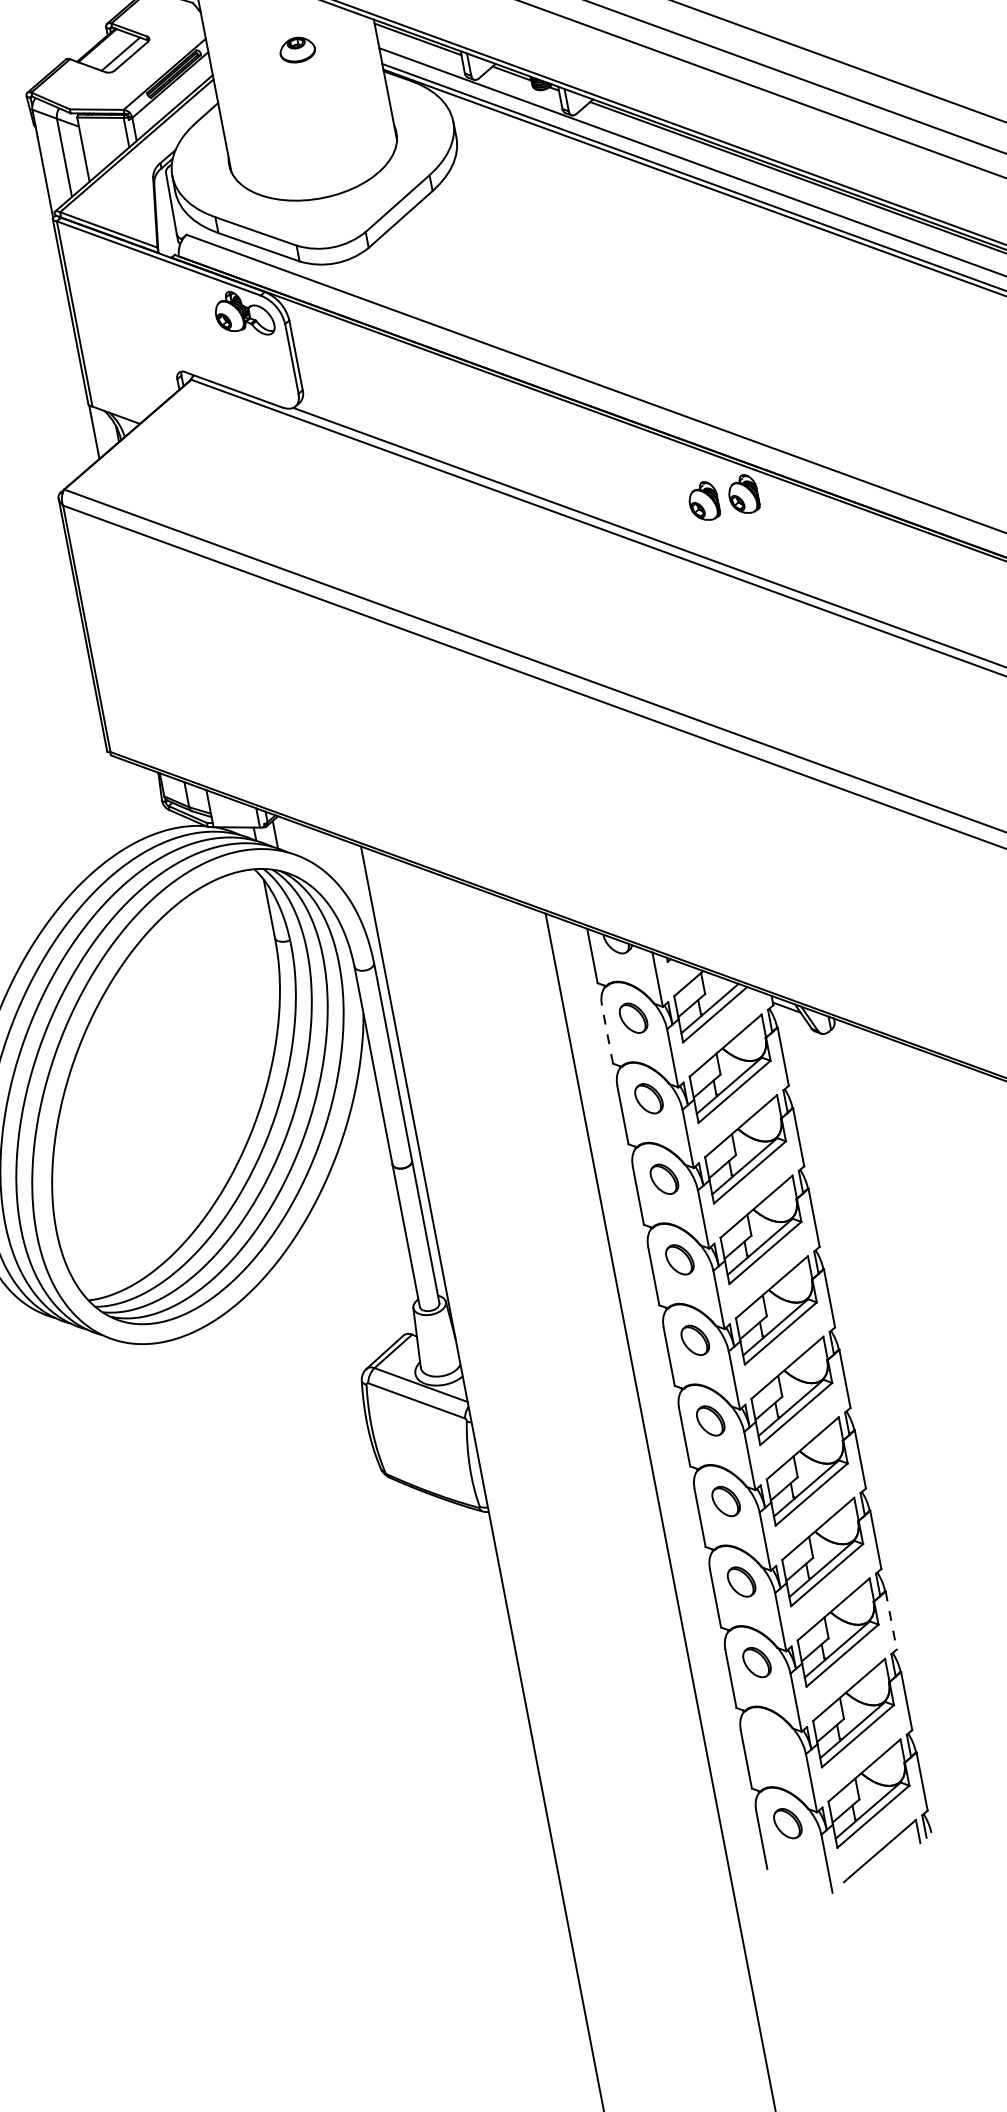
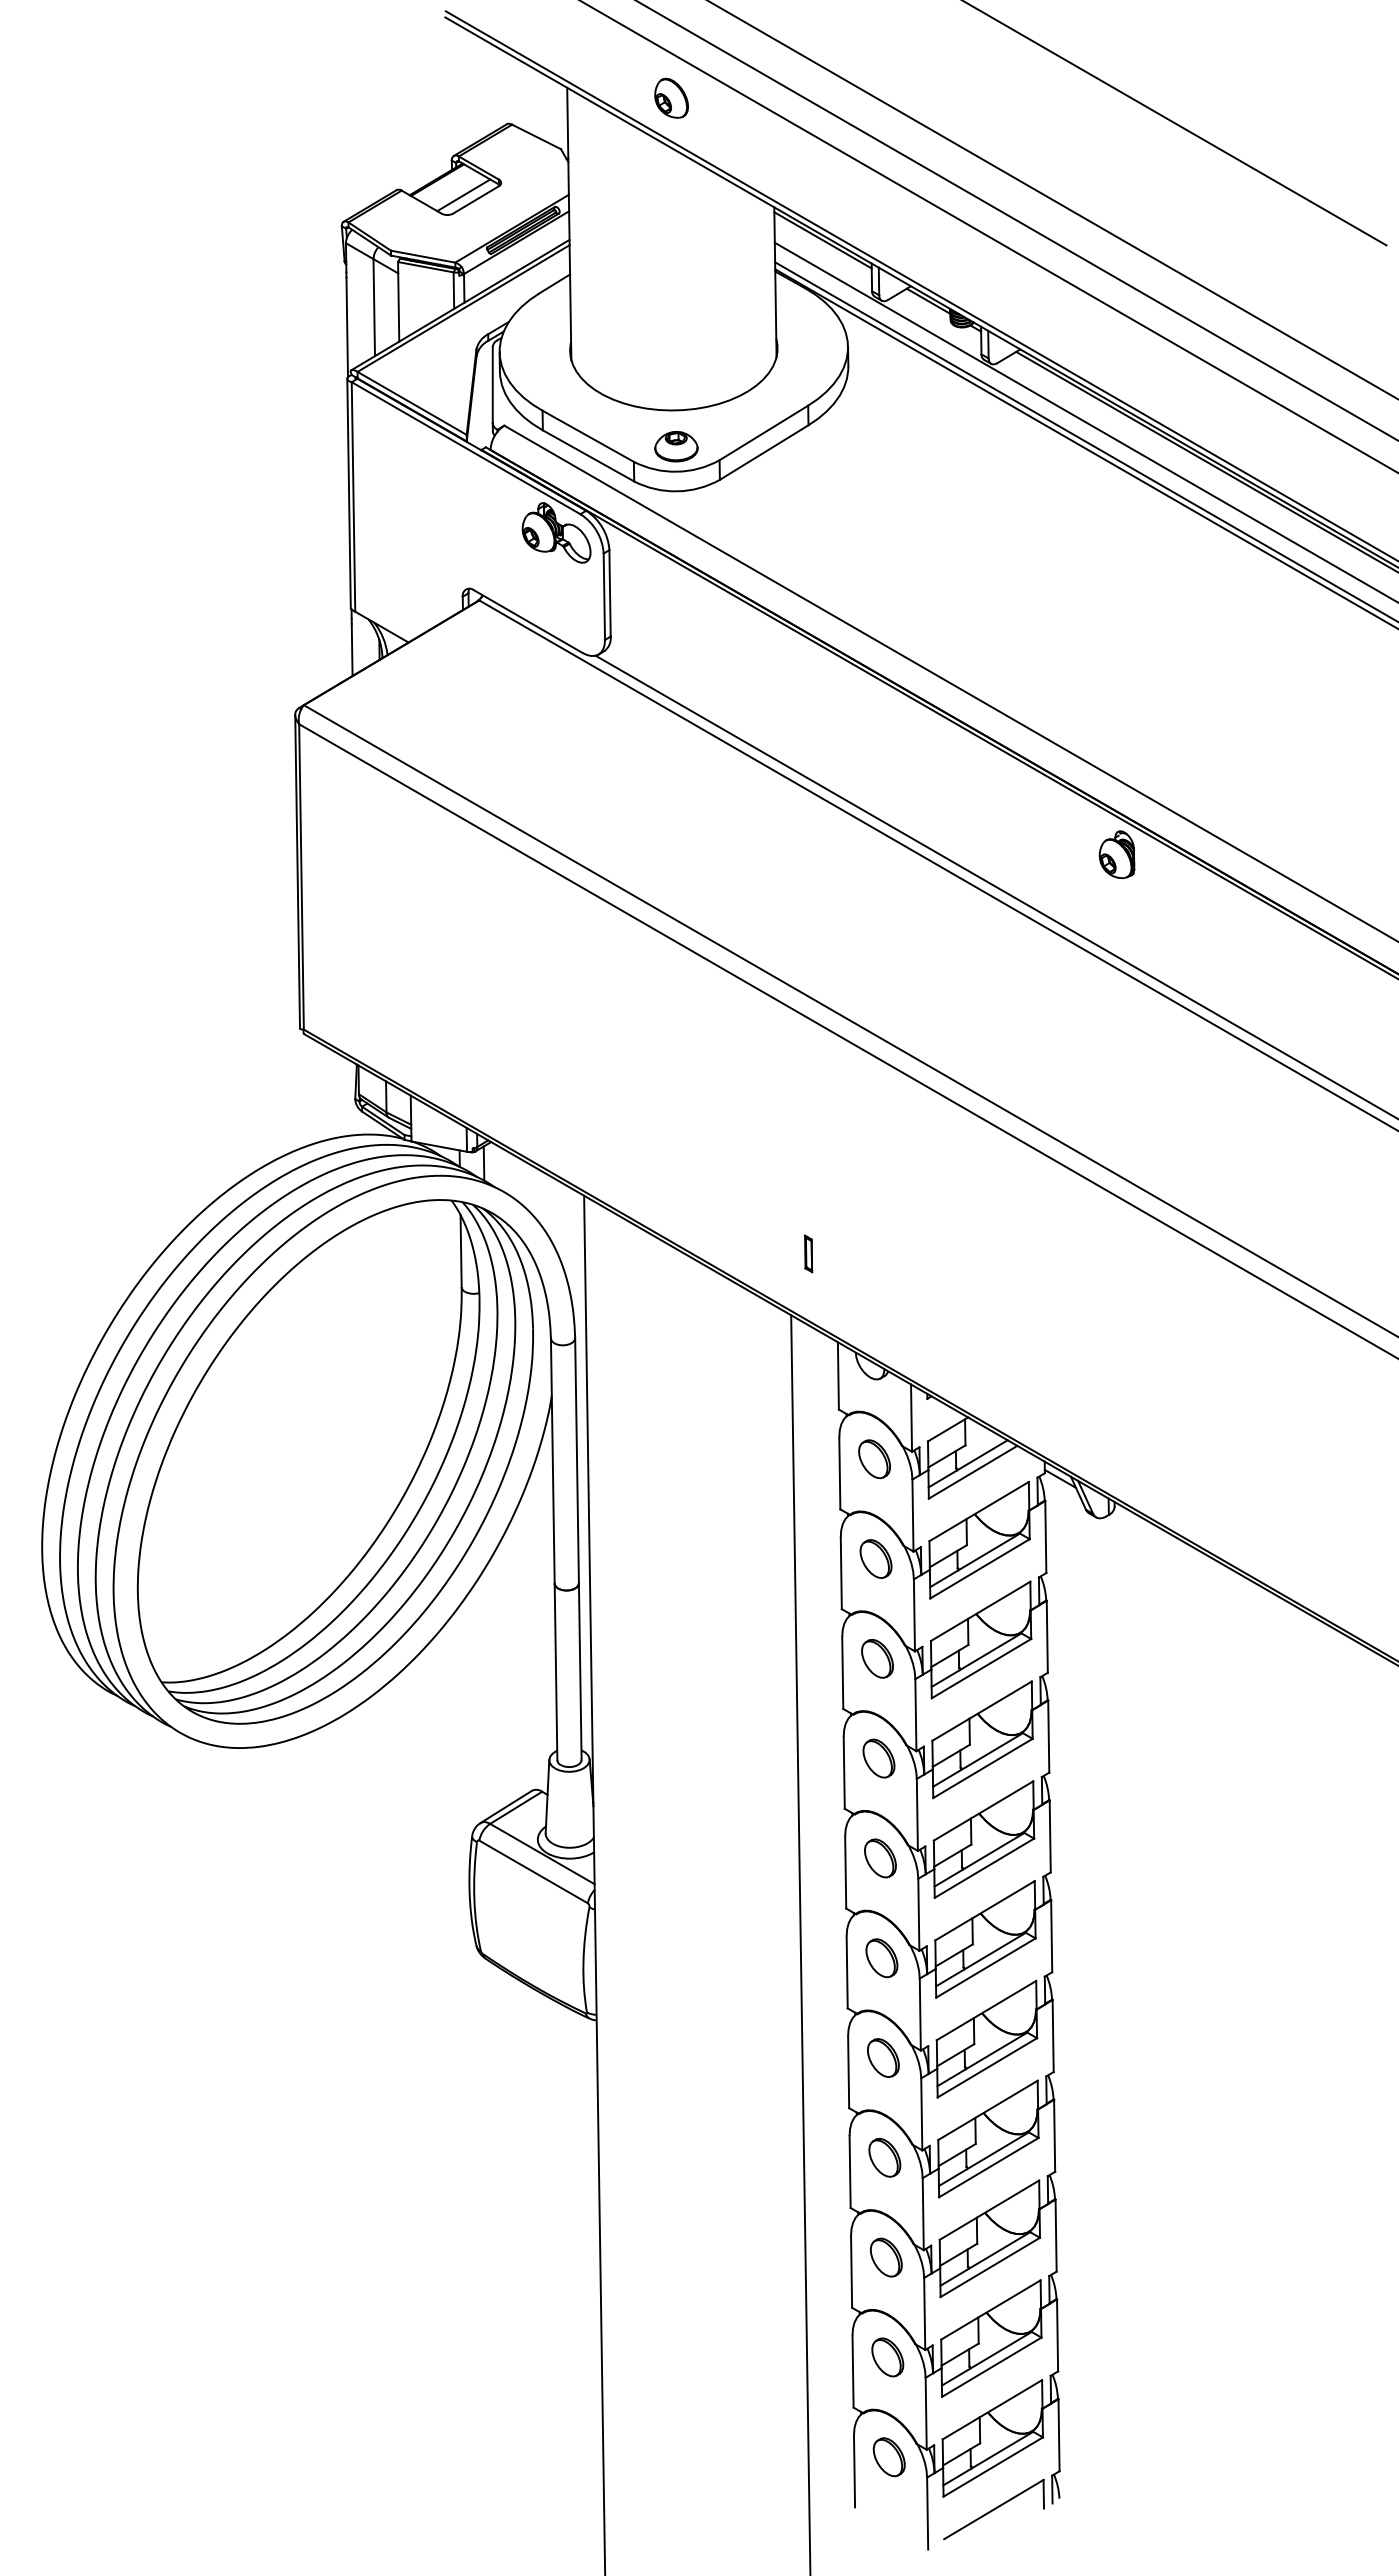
part: (297, 49) -> (676, 446), moved
part: (703, 501) -> (1067, 854), removed
part: (550, 861) -> (808, 1253), added
line: (607, 1034) -> (839, 1473), dashed -> solid
line: (891, 1620) -> (1056, 2235), dashed -> solid
part: (772, 1743) -> (887, 2357), added

